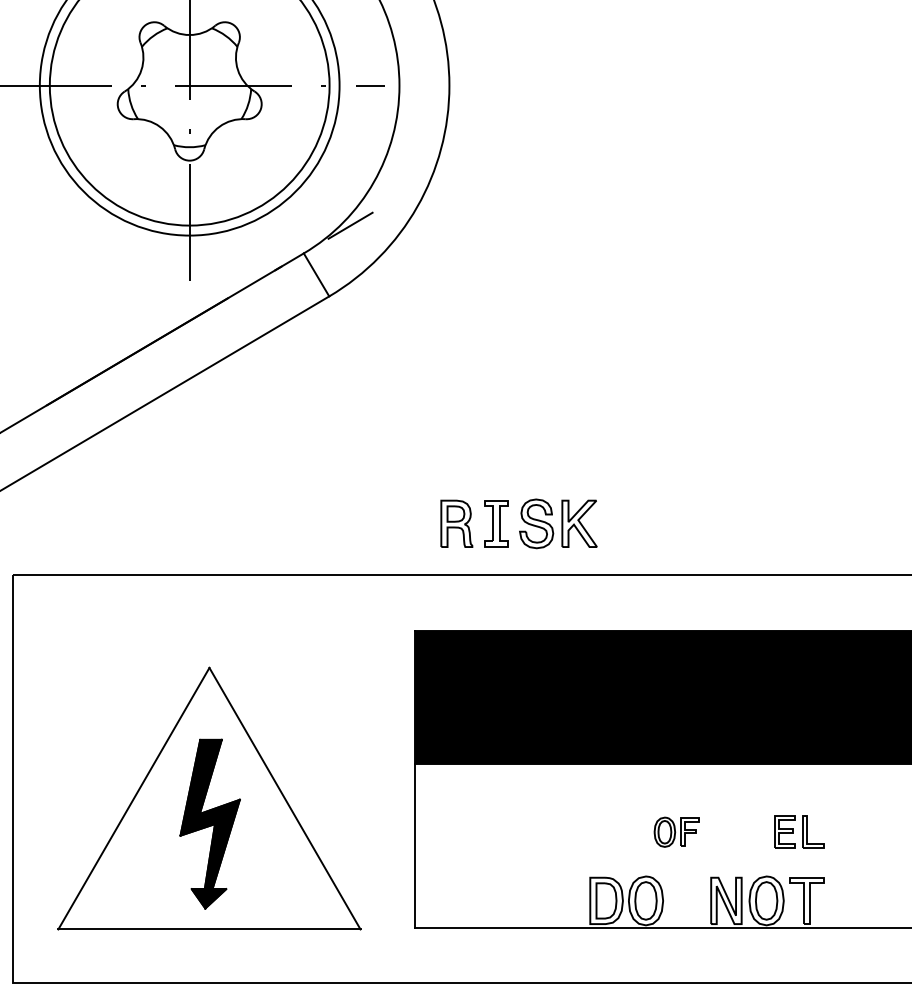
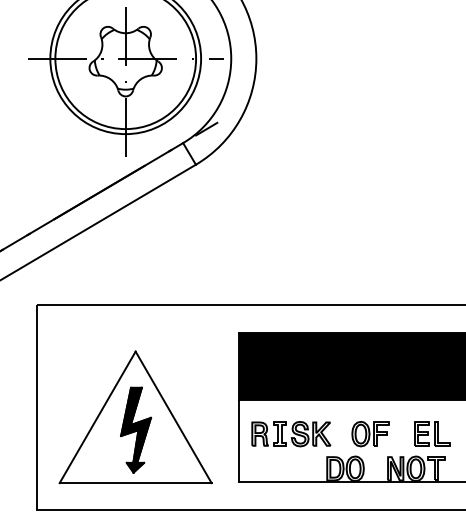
part: (519, 524) -> (291, 434), moved
part: (799, 830) -> (432, 433), size x1.43
part: (676, 832) -> (370, 434), size x1.67

